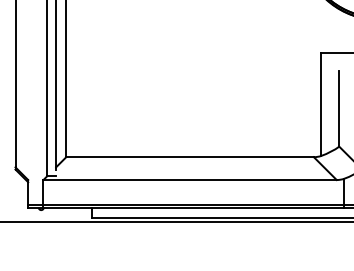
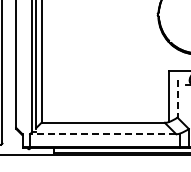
line: (339, 108) -> (177, 98), solid -> dashed
line: (188, 180) -> (102, 134), solid -> dashed

